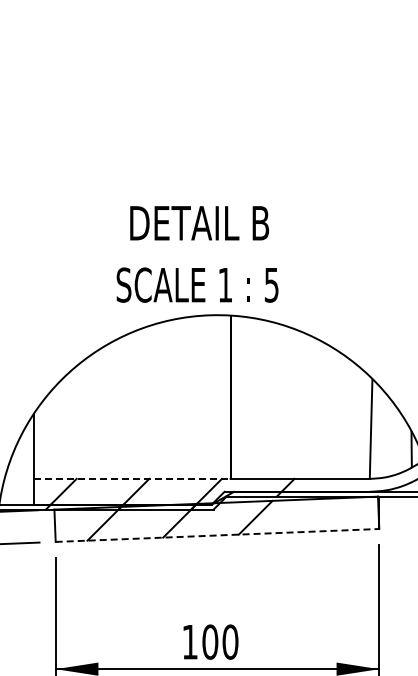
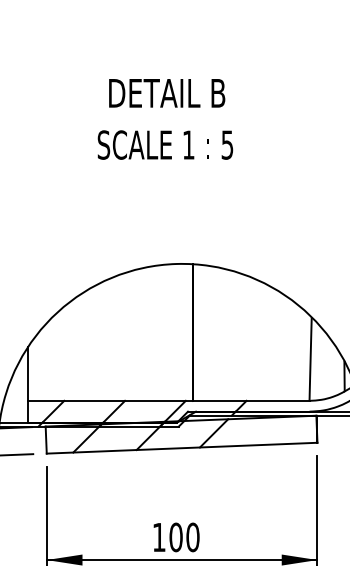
text: (197, 254) -> (165, 119), moved
line: (132, 478) -> (111, 400), dashed -> solid
line: (217, 535) -> (182, 448), dashed -> solid

